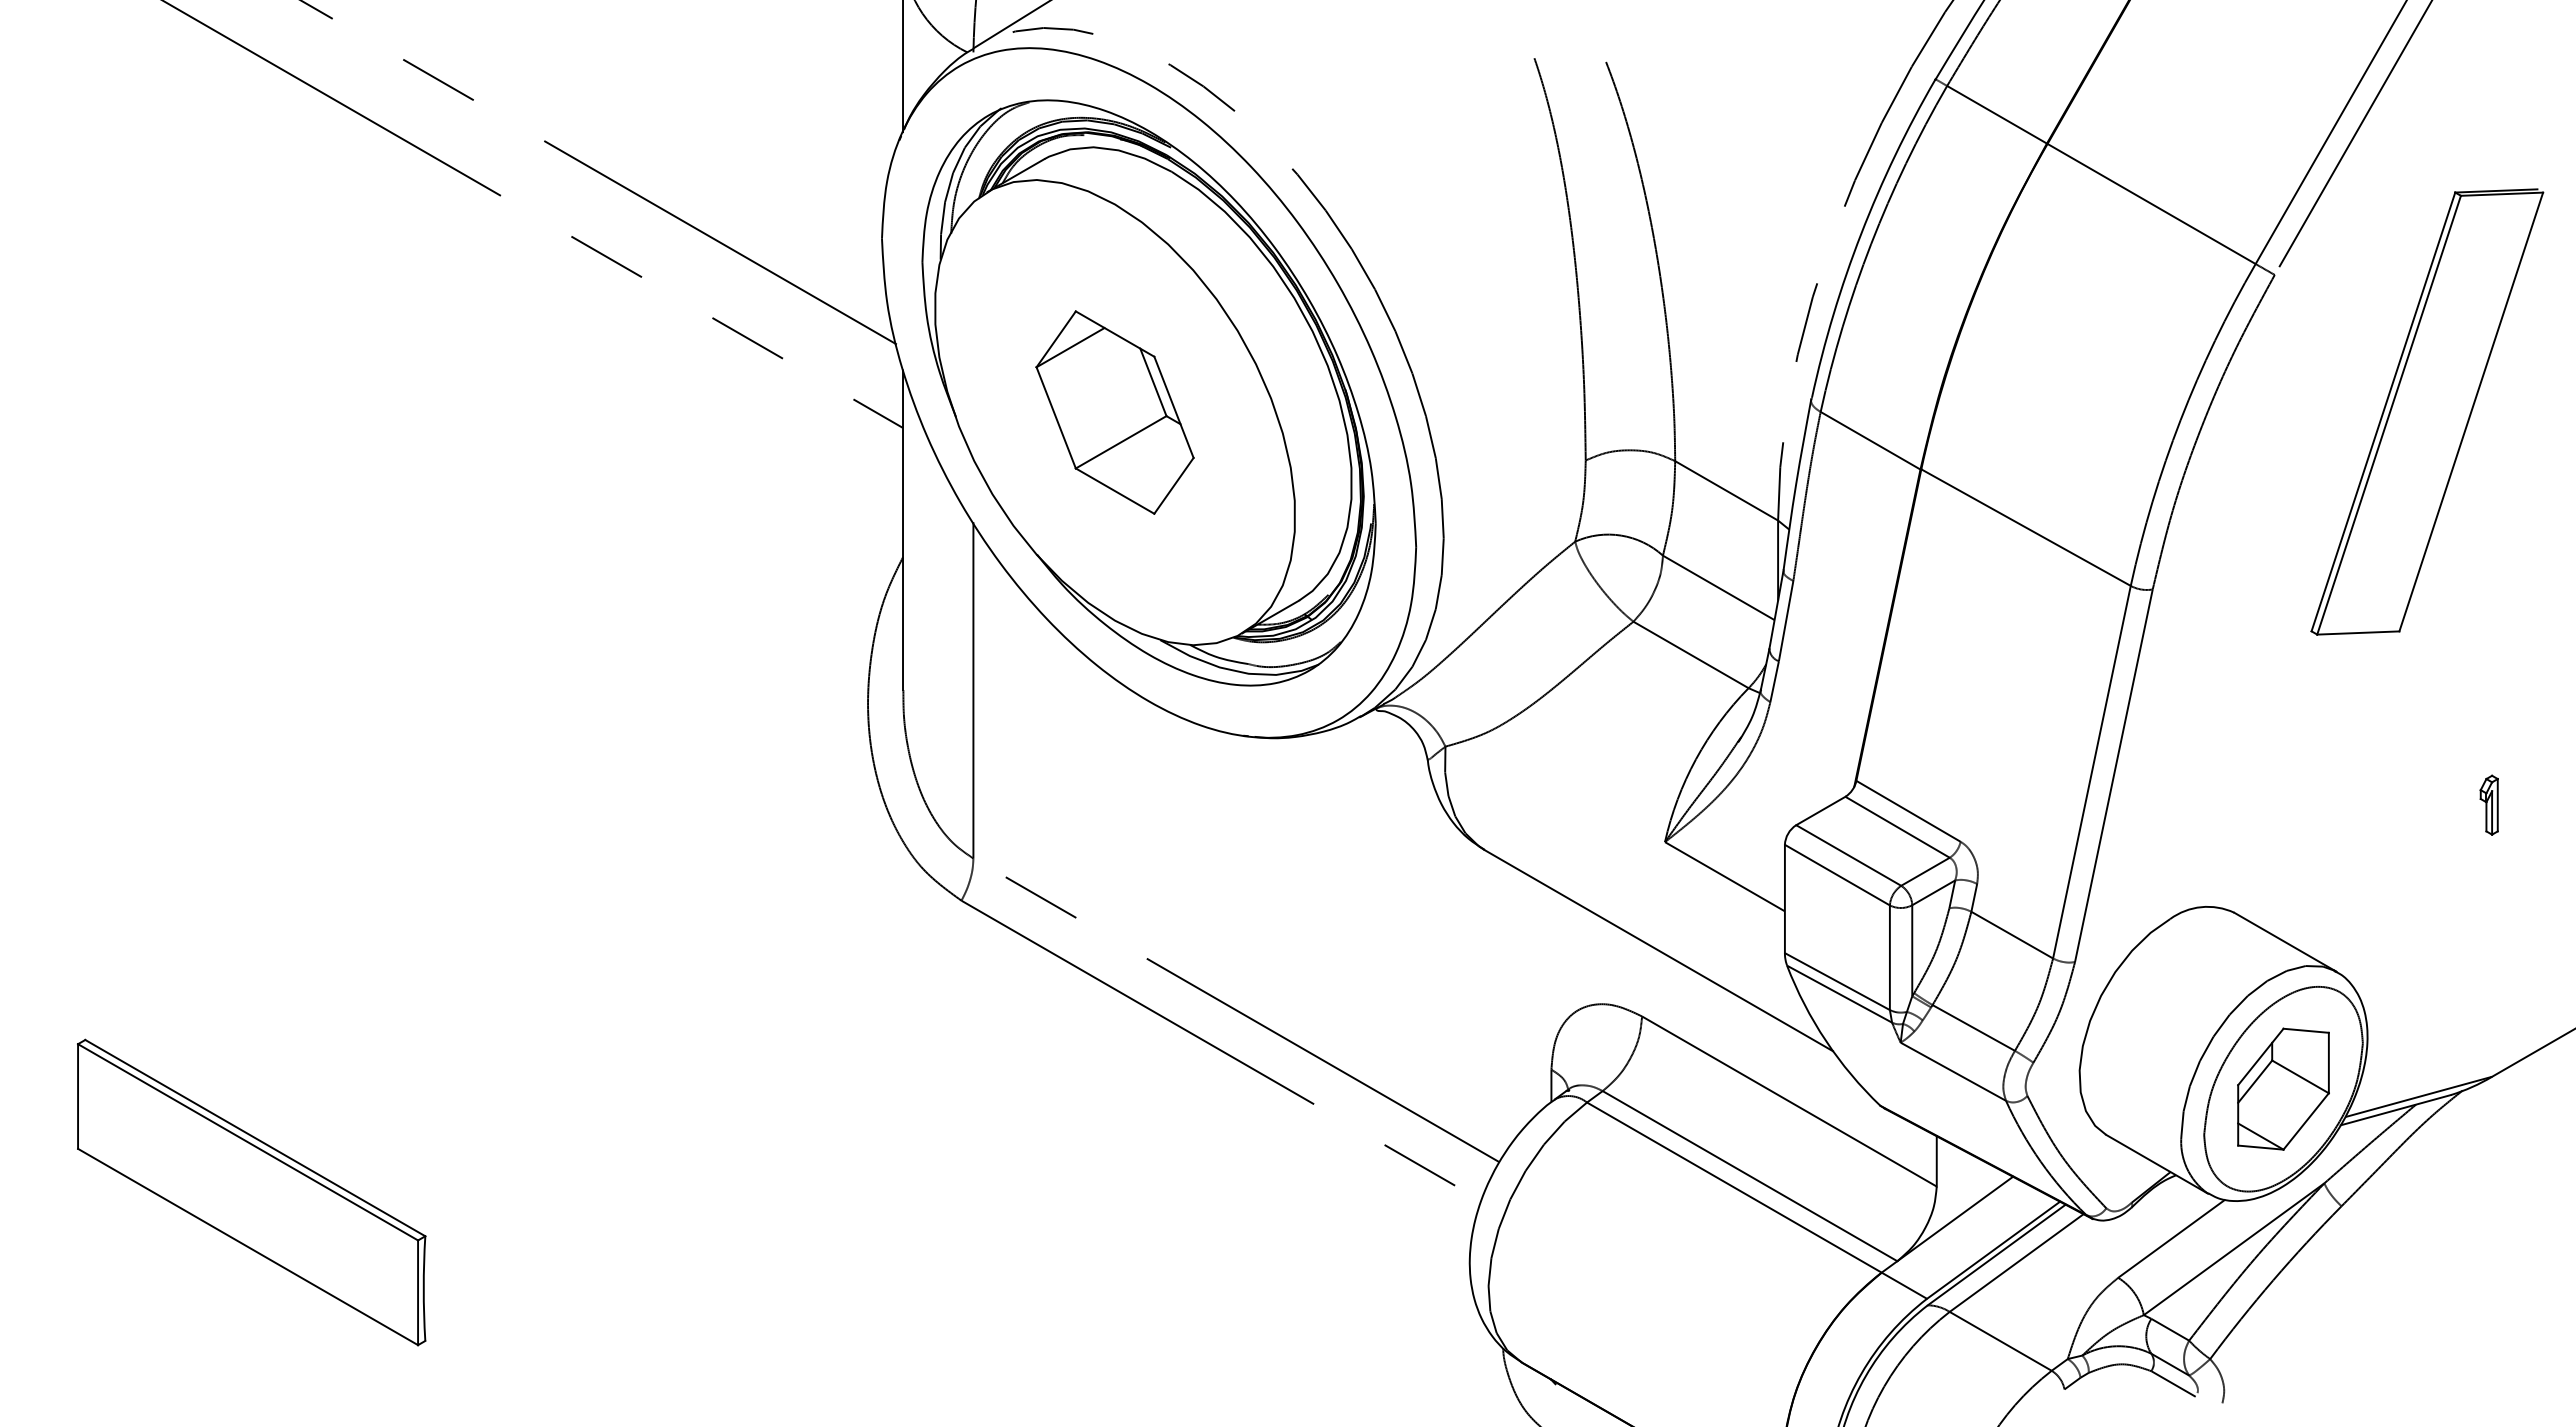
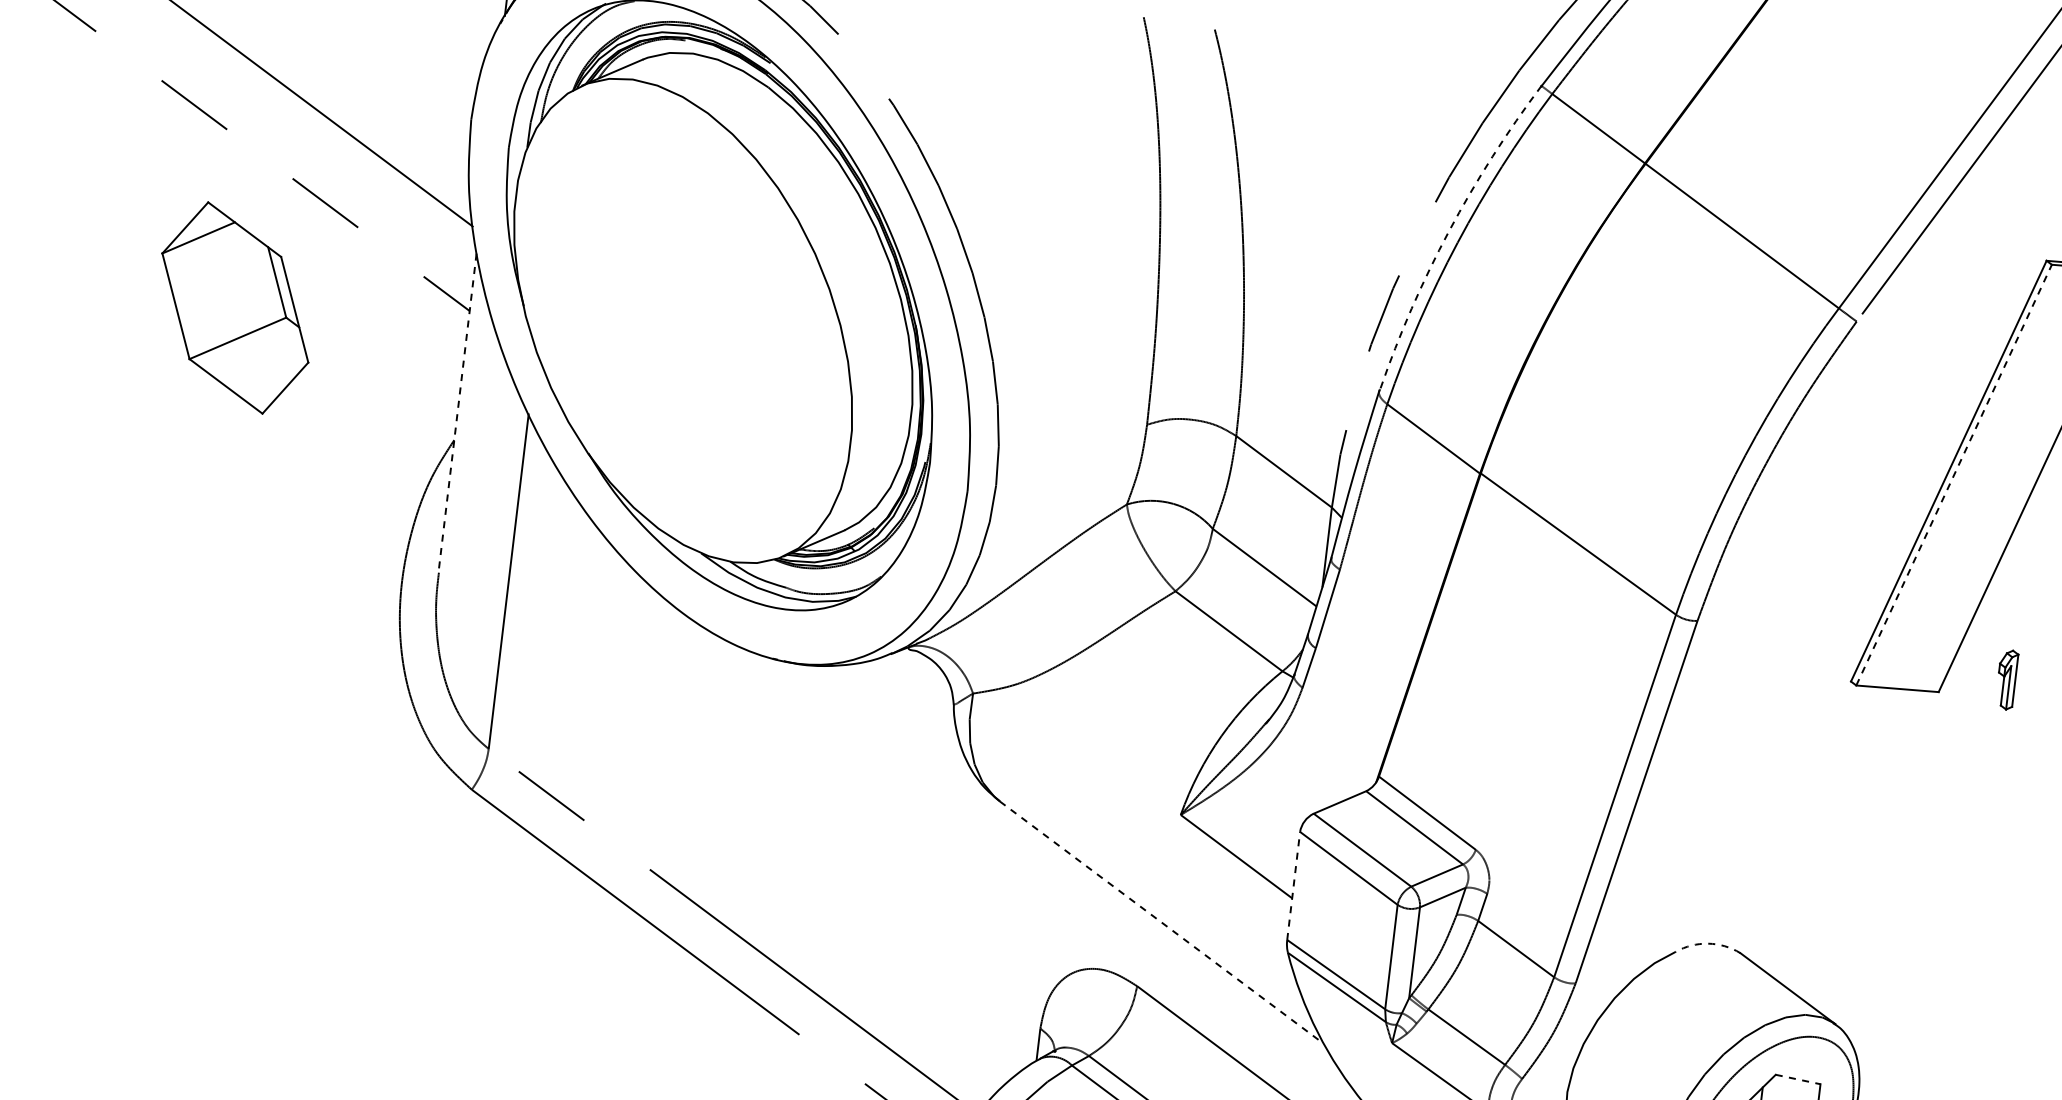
arc: (1861, 233) -> (1449, 231), solid -> dashed
part: (1114, 412) -> (234, 307), moved
line: (2389, 415) -> (1954, 475), solid -> dashed
line: (903, 530) -> (458, 413), solid -> dashed
part: (2488, 804) -> (2006, 678), moved
line: (1784, 898) -> (1293, 885), solid -> dashed
arc: (2201, 907) -> (1708, 944), solid -> dashed
line: (1659, 950) -> (1162, 922), solid -> dashed
line: (2306, 1030) -> (1798, 1079), solid -> dashed

